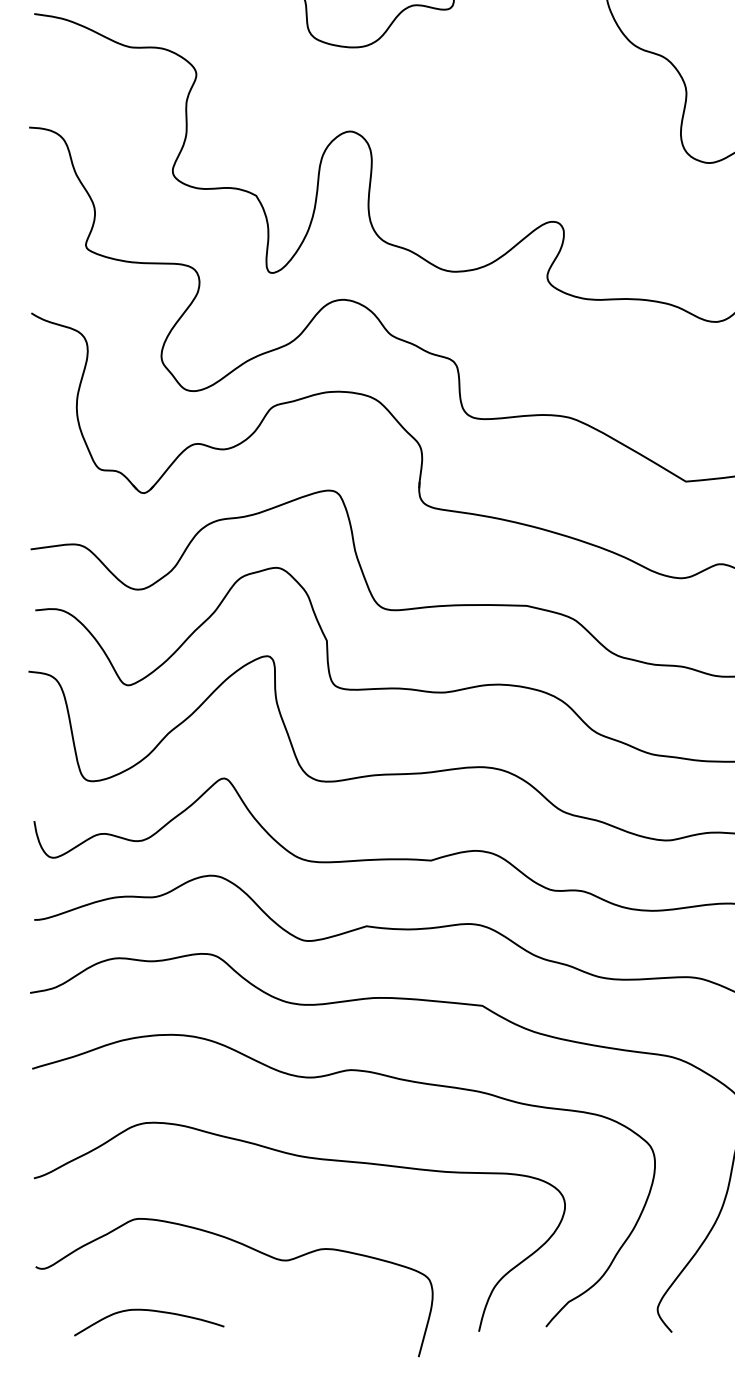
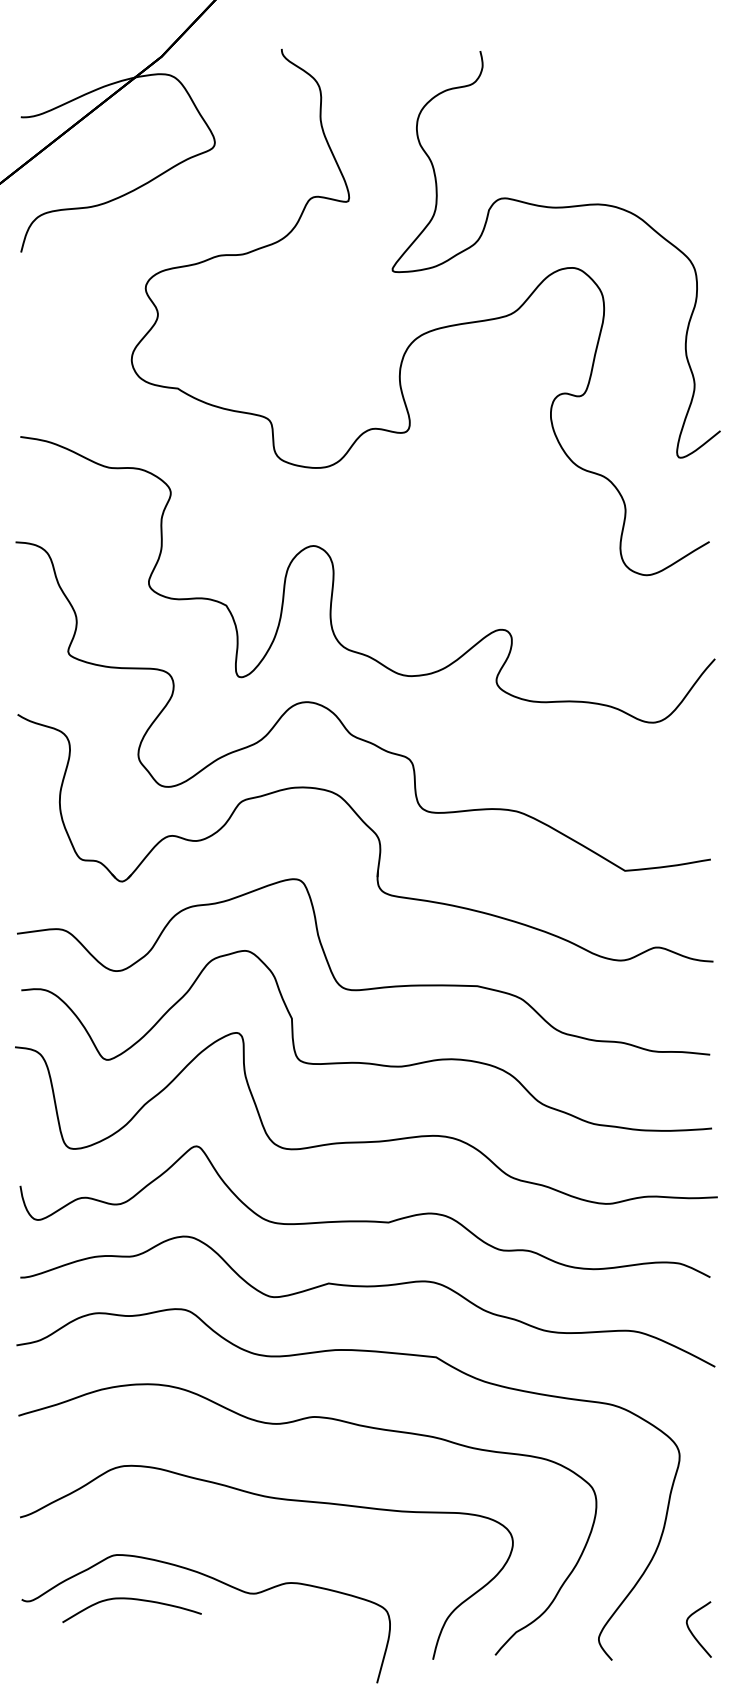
curve: (152, 1312) -> (135, 1600), moved

